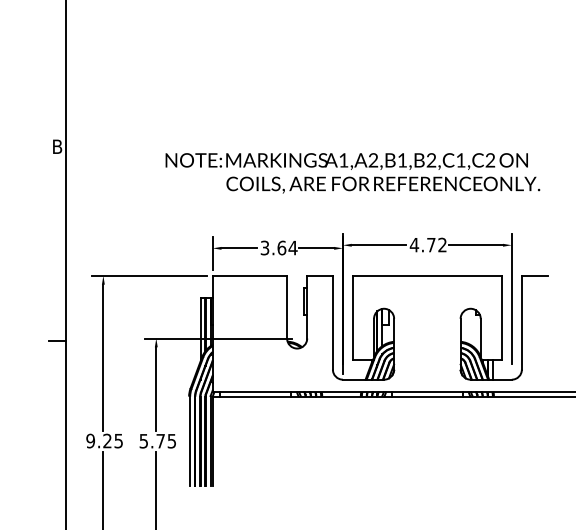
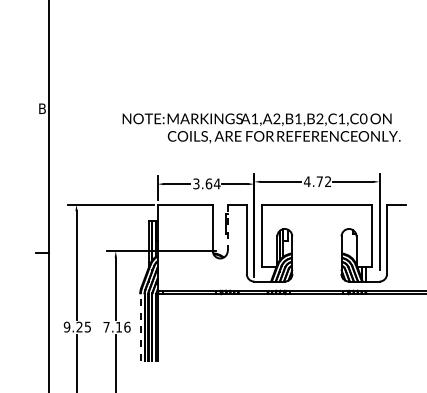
text: (490, 162) -> (363, 120), A1,A2,B1,B2,C1,C2 -> A1,A2,B1,B2,C1,C0
line: (306, 308) -> (227, 228), solid -> dashed
text: (157, 440) -> (116, 326), 5.75 -> 7.16
line: (189, 440) -> (140, 326), solid -> dashed

